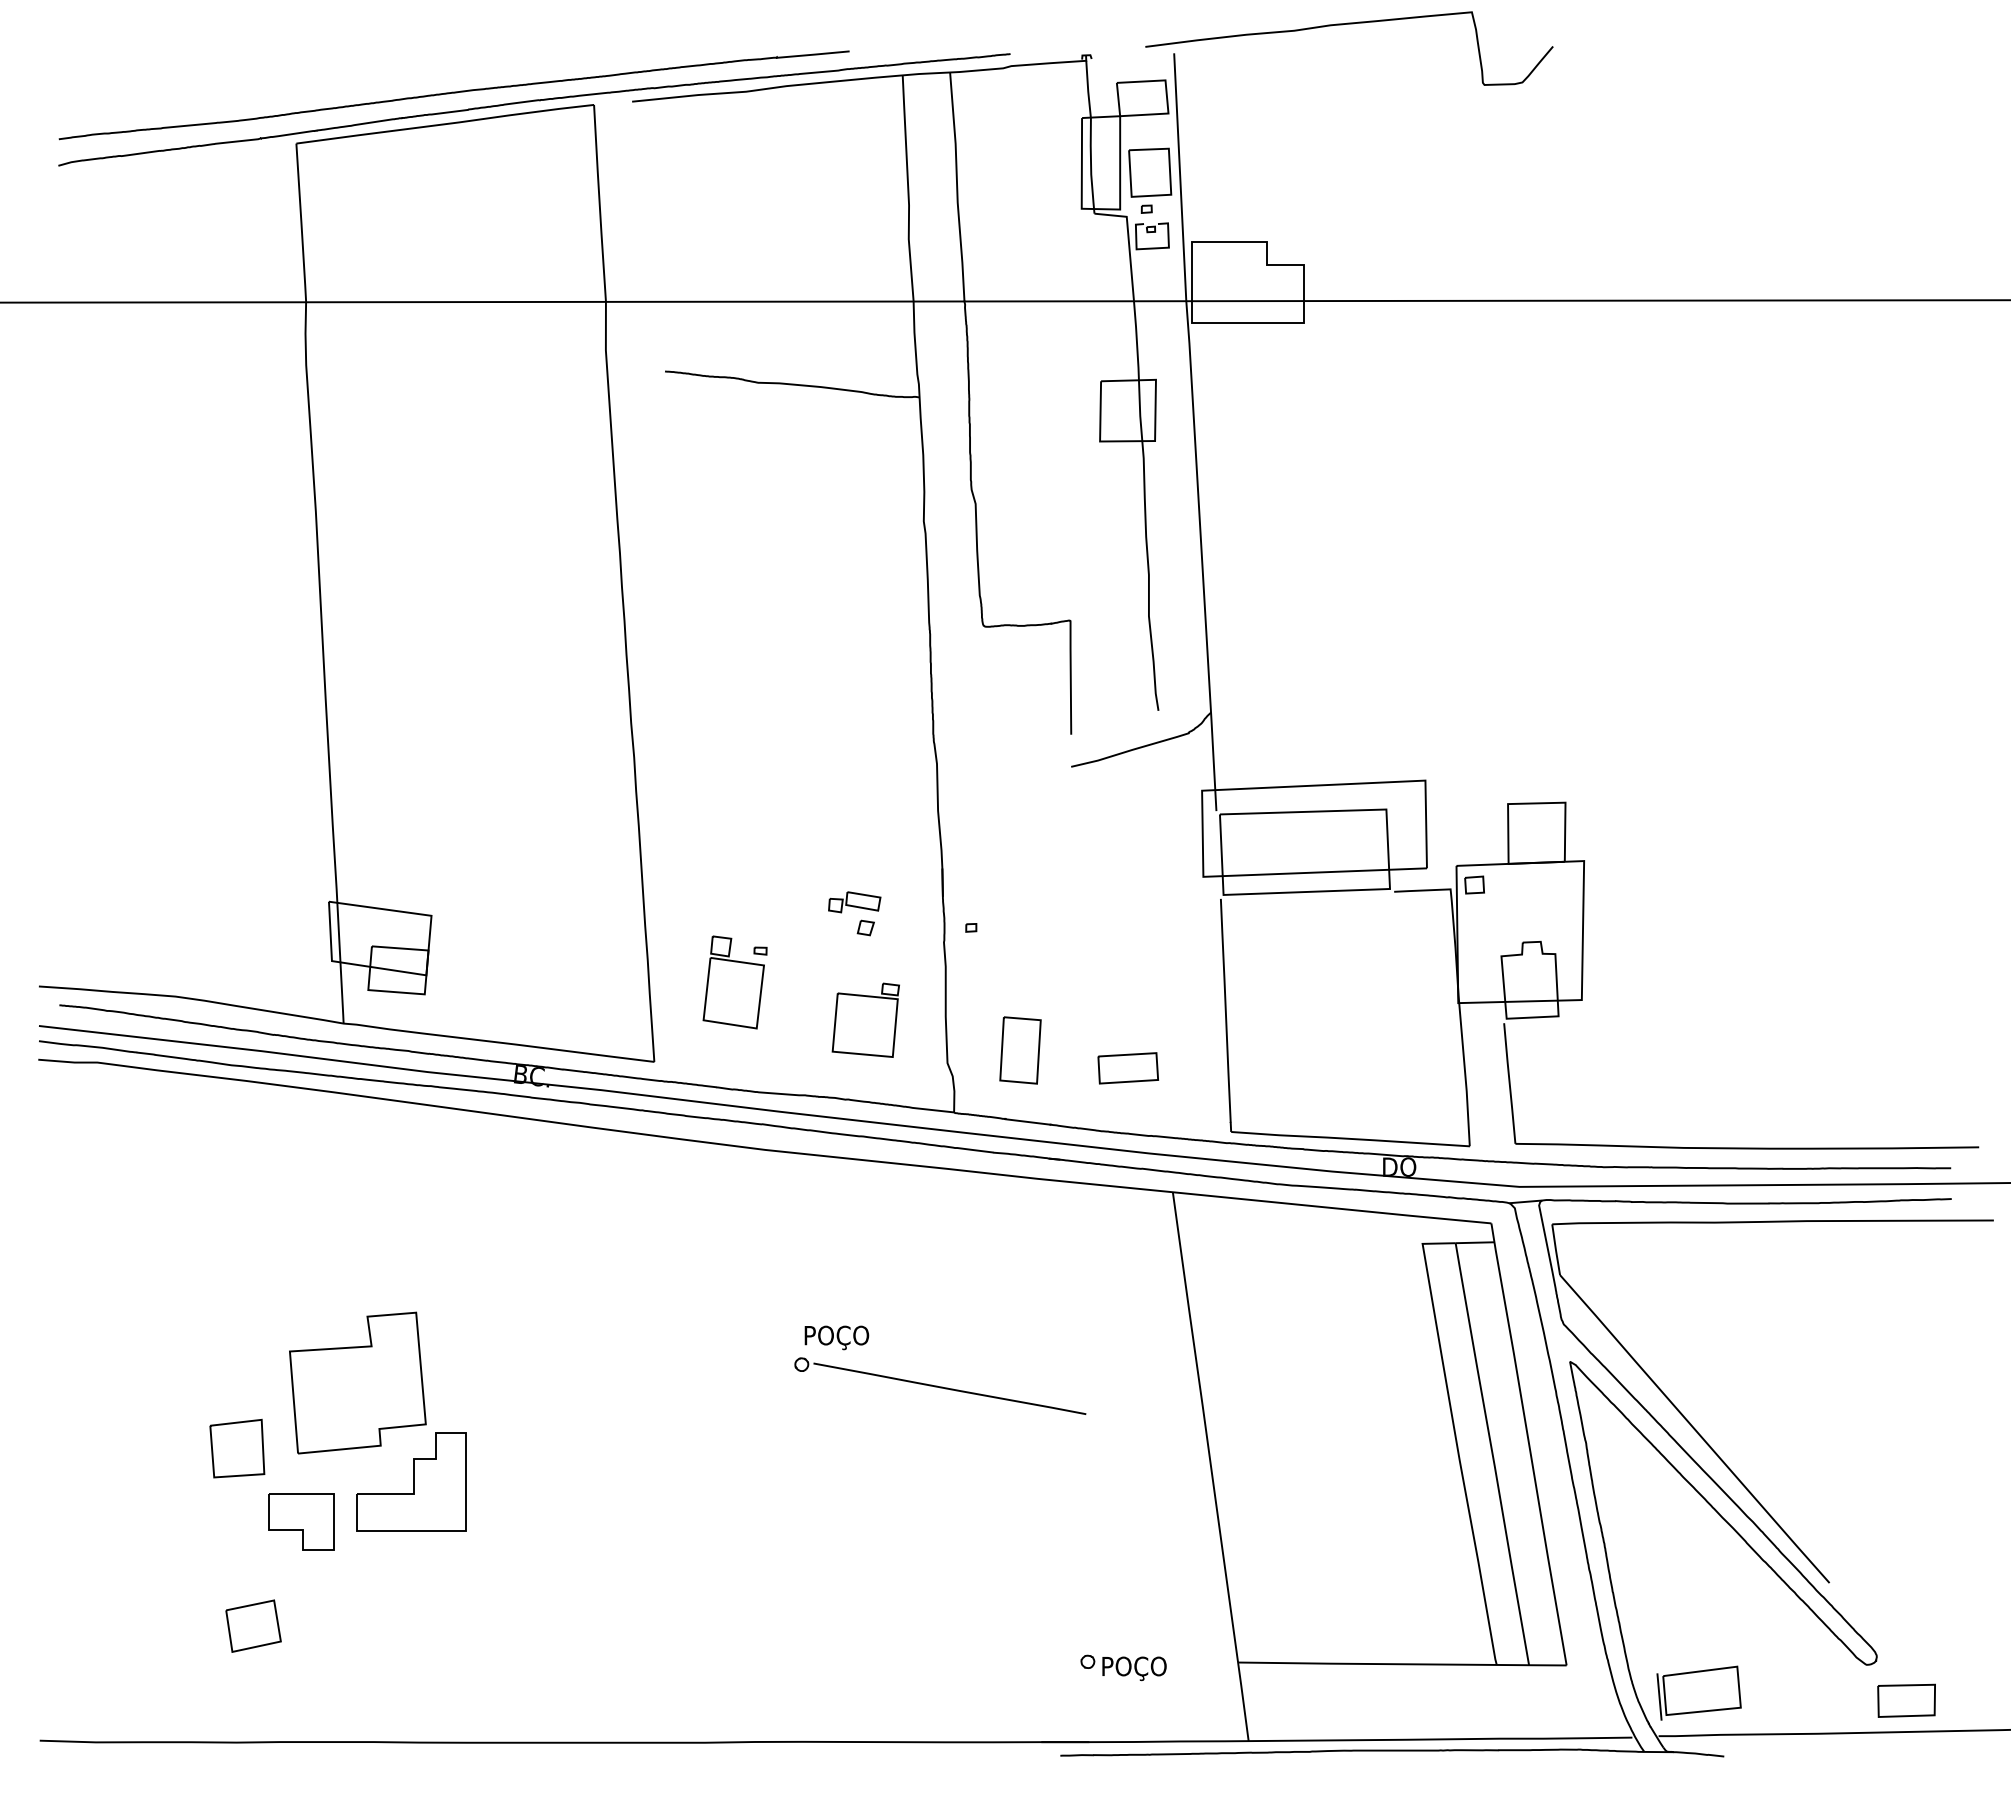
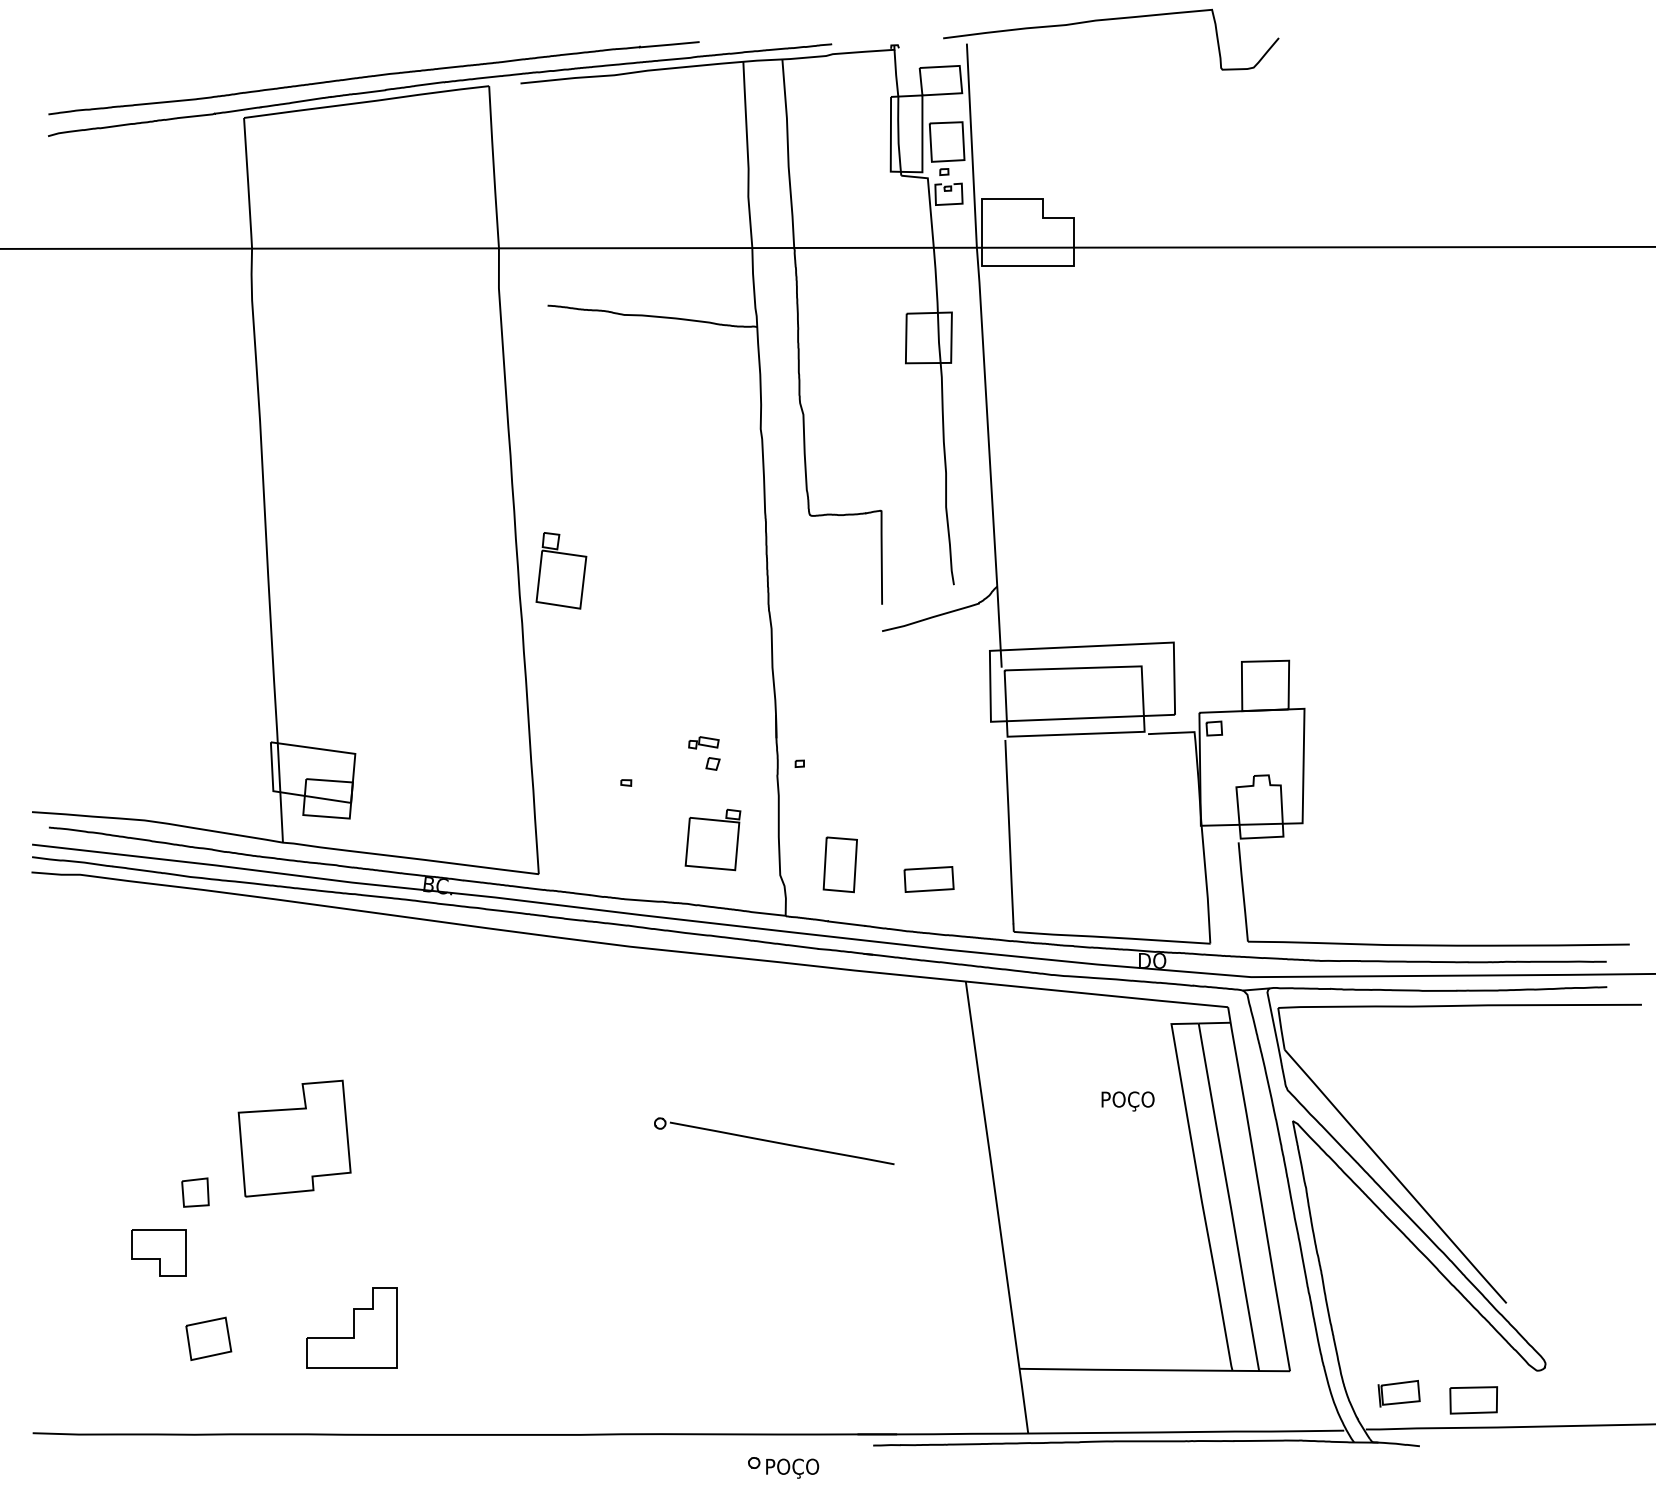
part: (854, 902) -> (703, 742), size x0.7
part: (733, 982) -> (561, 570), moved
text: (836, 1337) -> (1127, 1101), moved
part: (237, 1448) -> (195, 1192), size x0.6
part: (411, 1481) -> (352, 1327), moved
part: (301, 1521) -> (158, 1252), moved
part: (1123, 1667) -> (783, 1467), moved
part: (1698, 1692) -> (1398, 1393), size x0.6
part: (1906, 1700) -> (1473, 1400), moved

